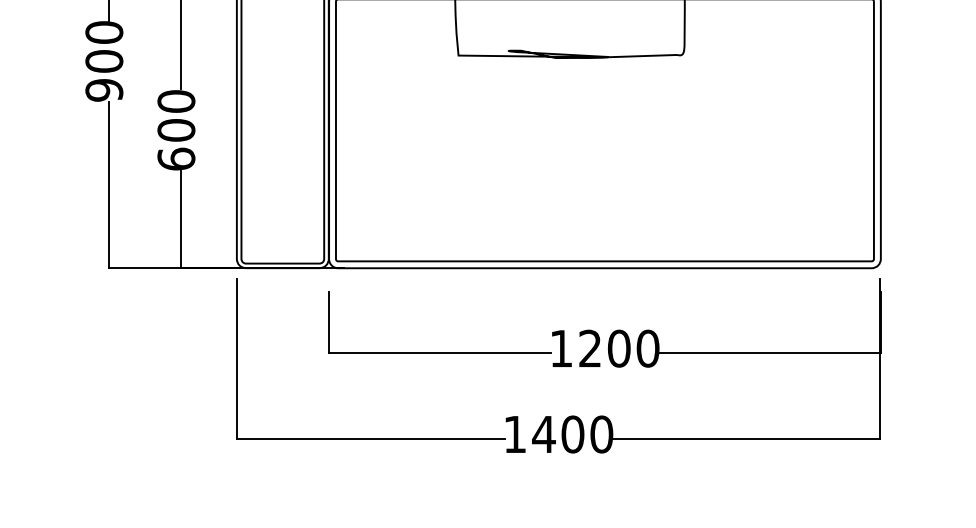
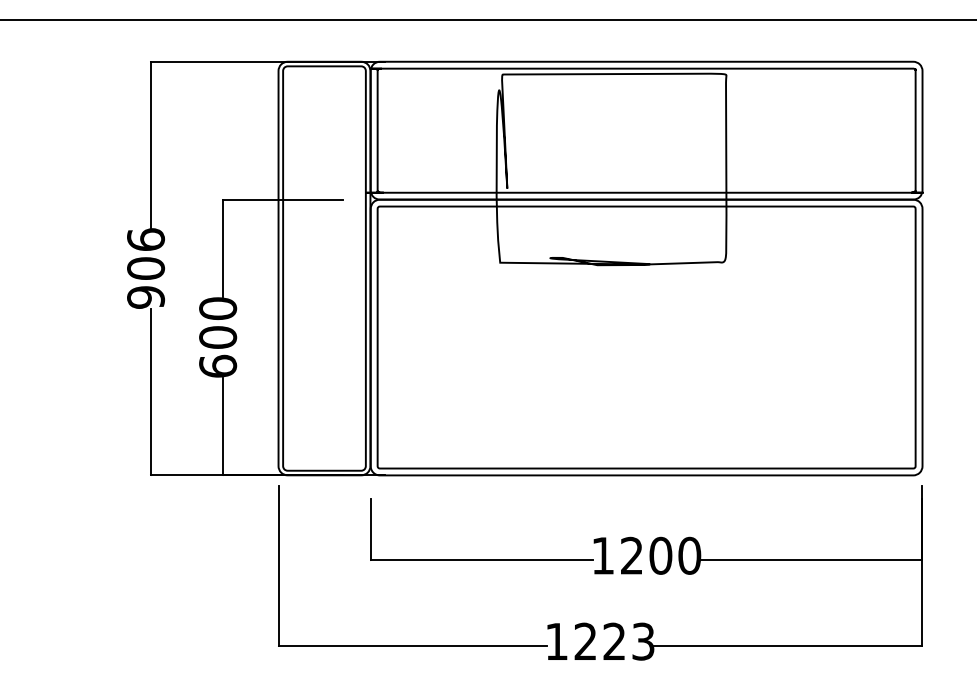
text: (103, 32) -> (145, 239), 900 -> 906
text: (571, 434) -> (613, 641), 1400 -> 1223

